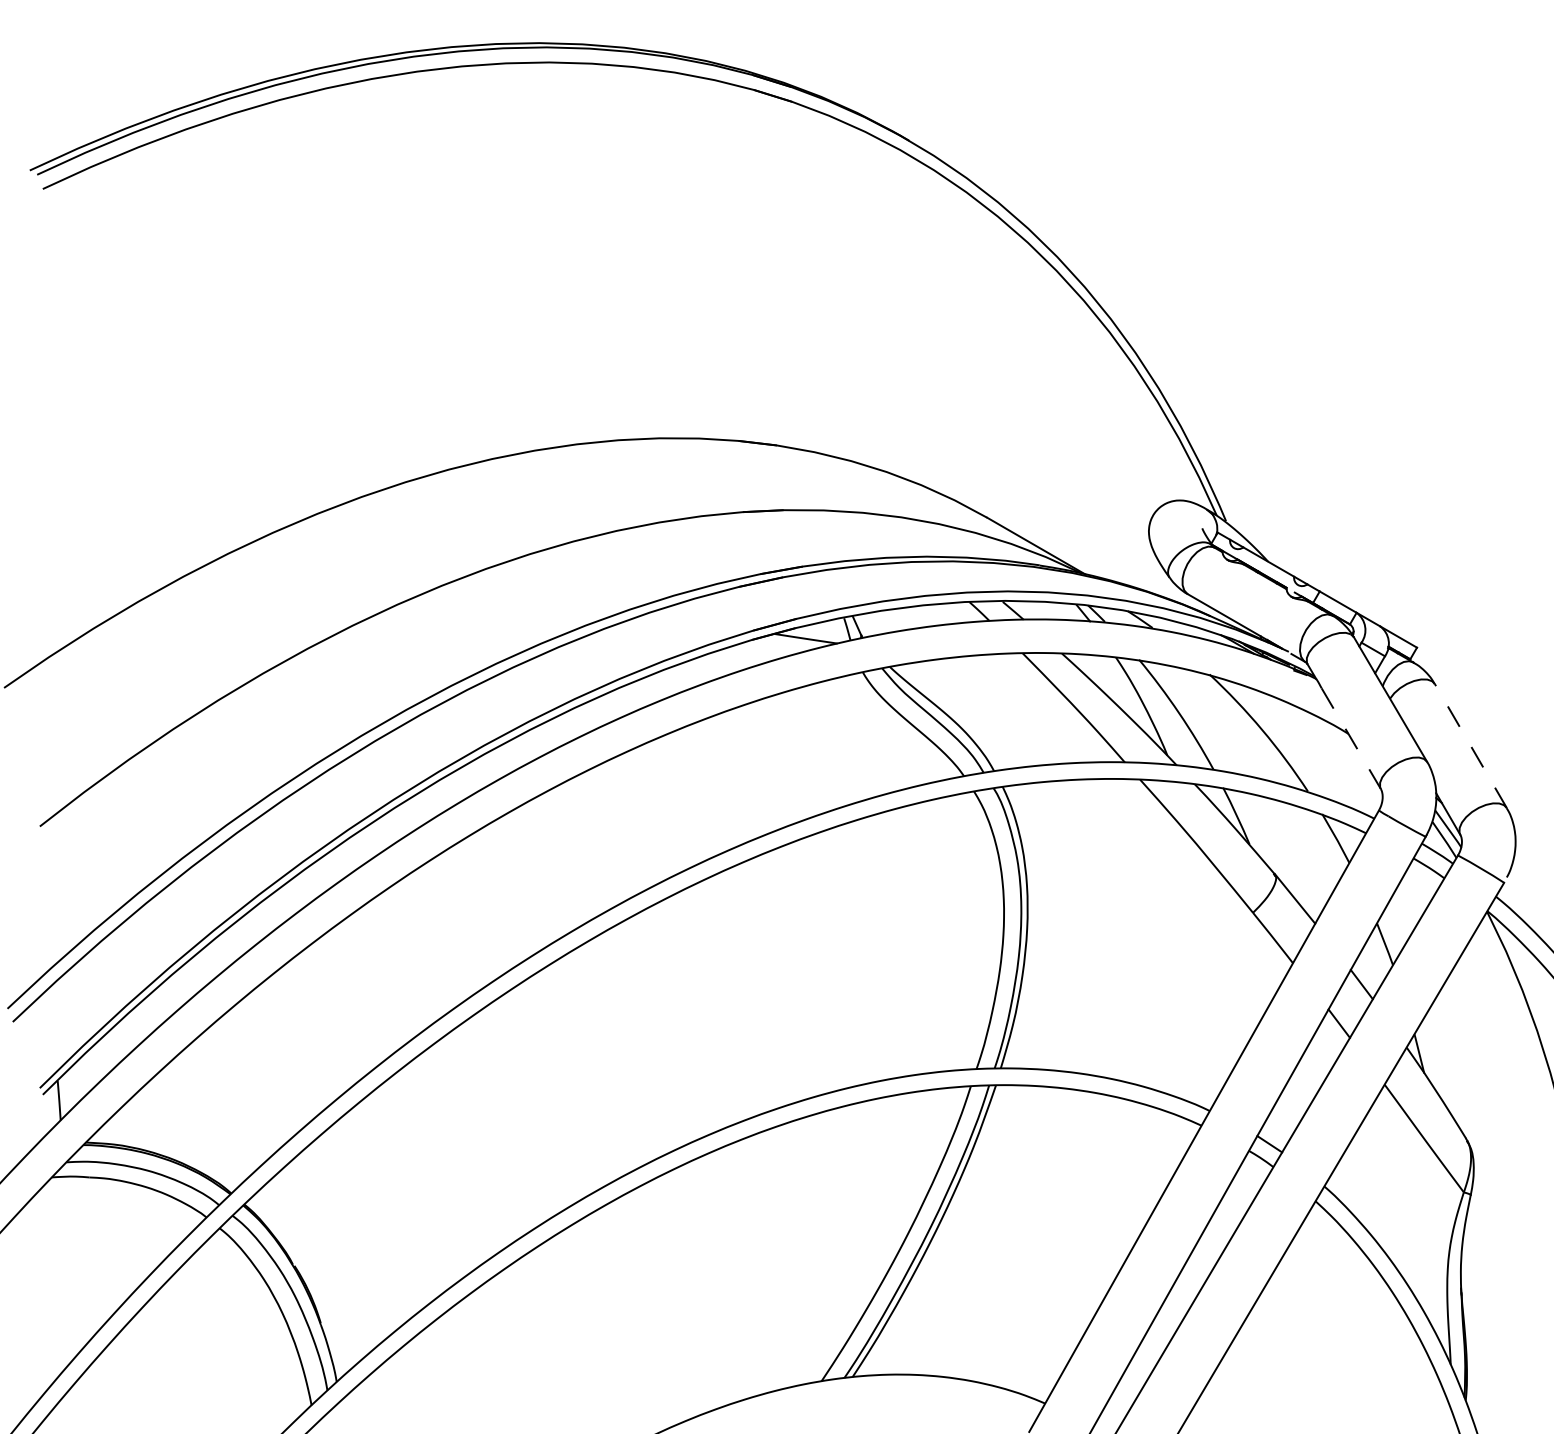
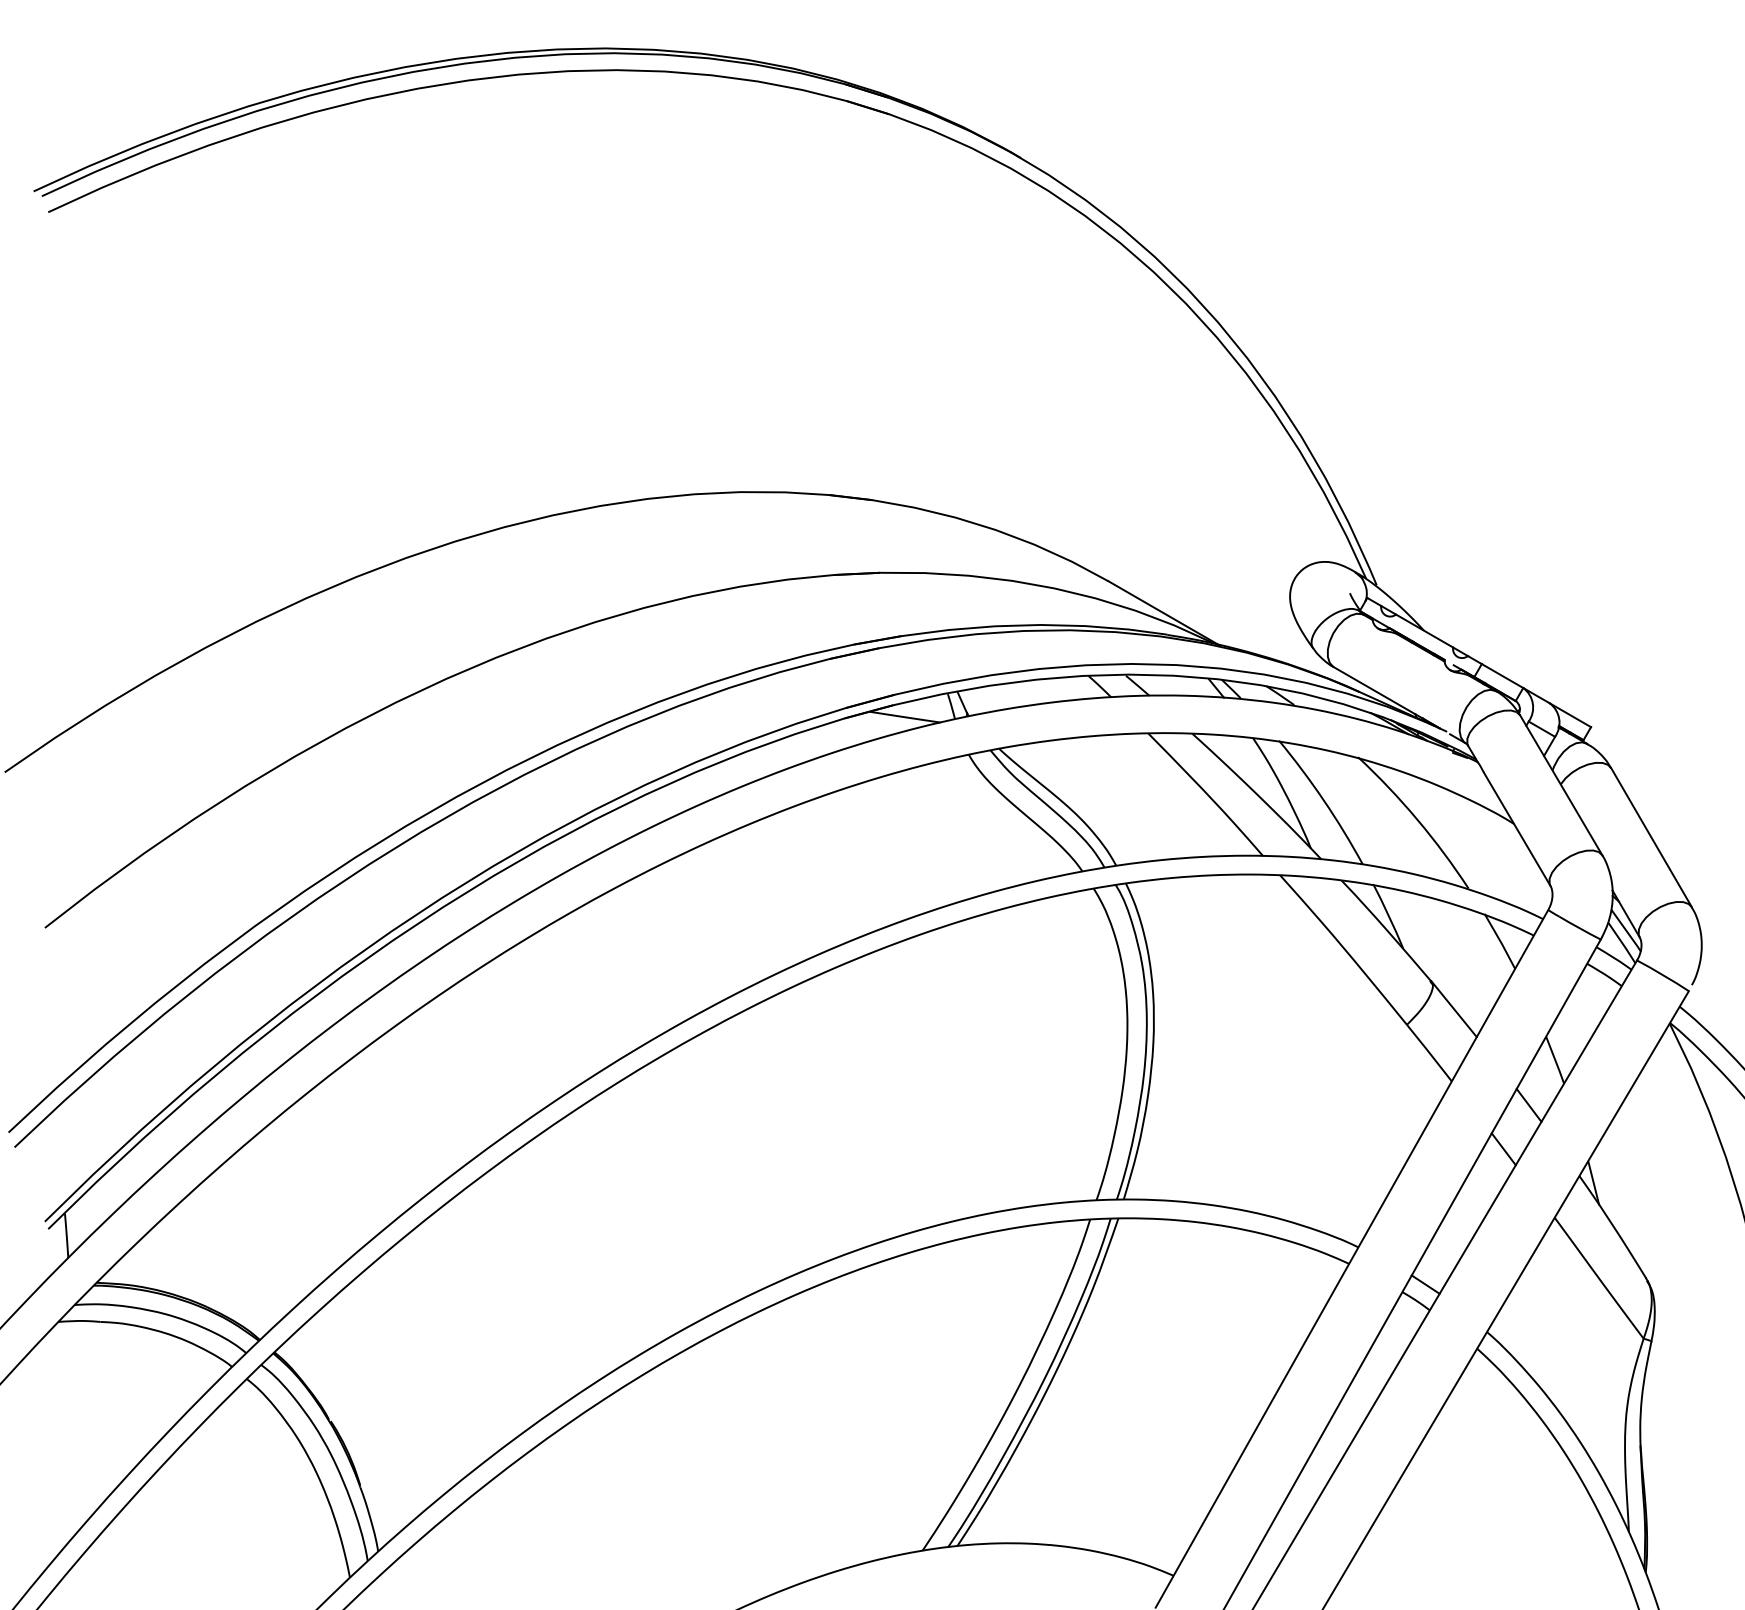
line: (1351, 739) -> (1517, 830), dashed -> solid
line: (1470, 746) -> (1651, 838), dashed -> solid

